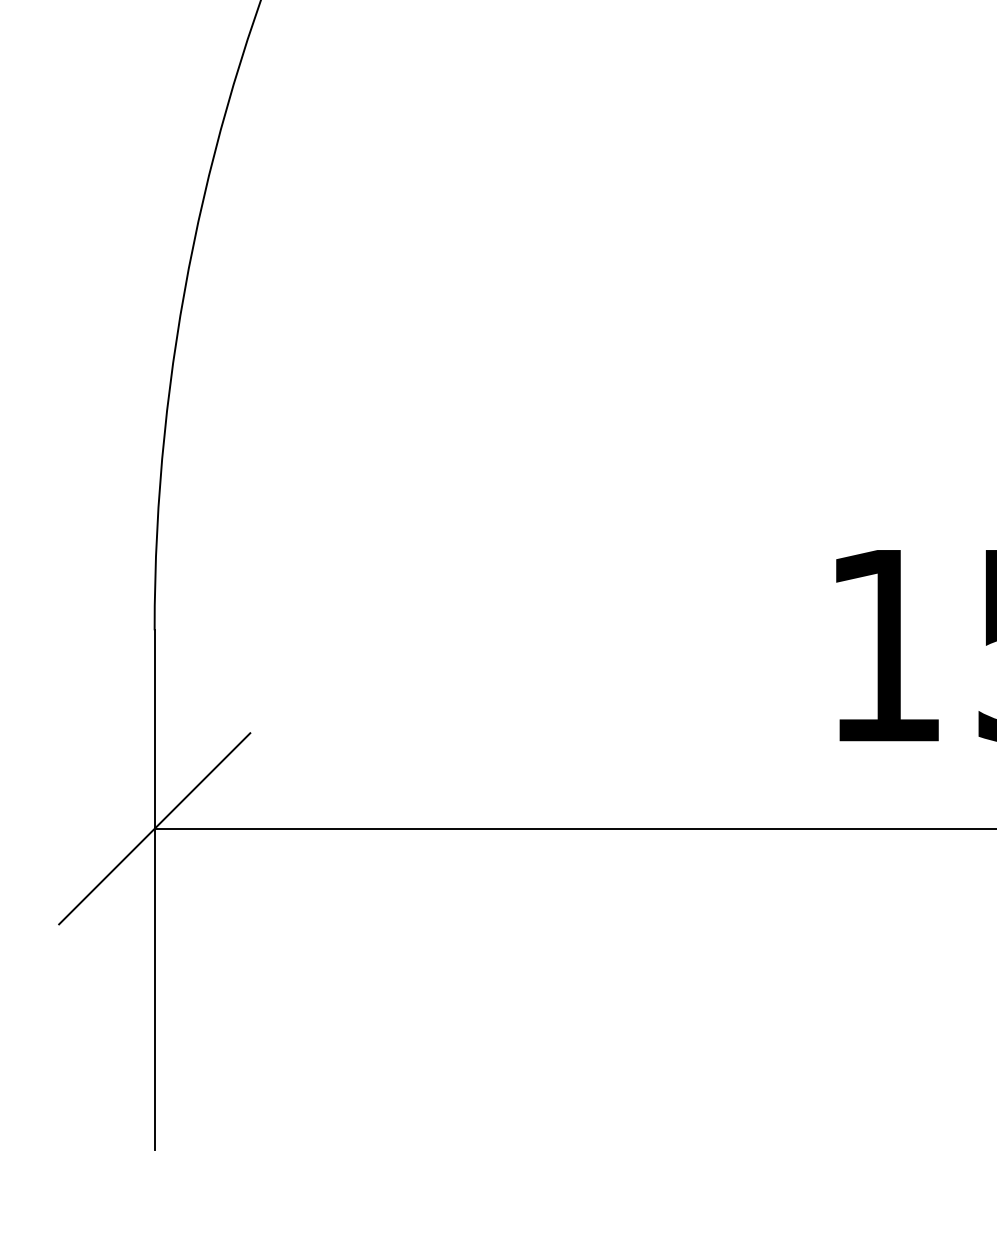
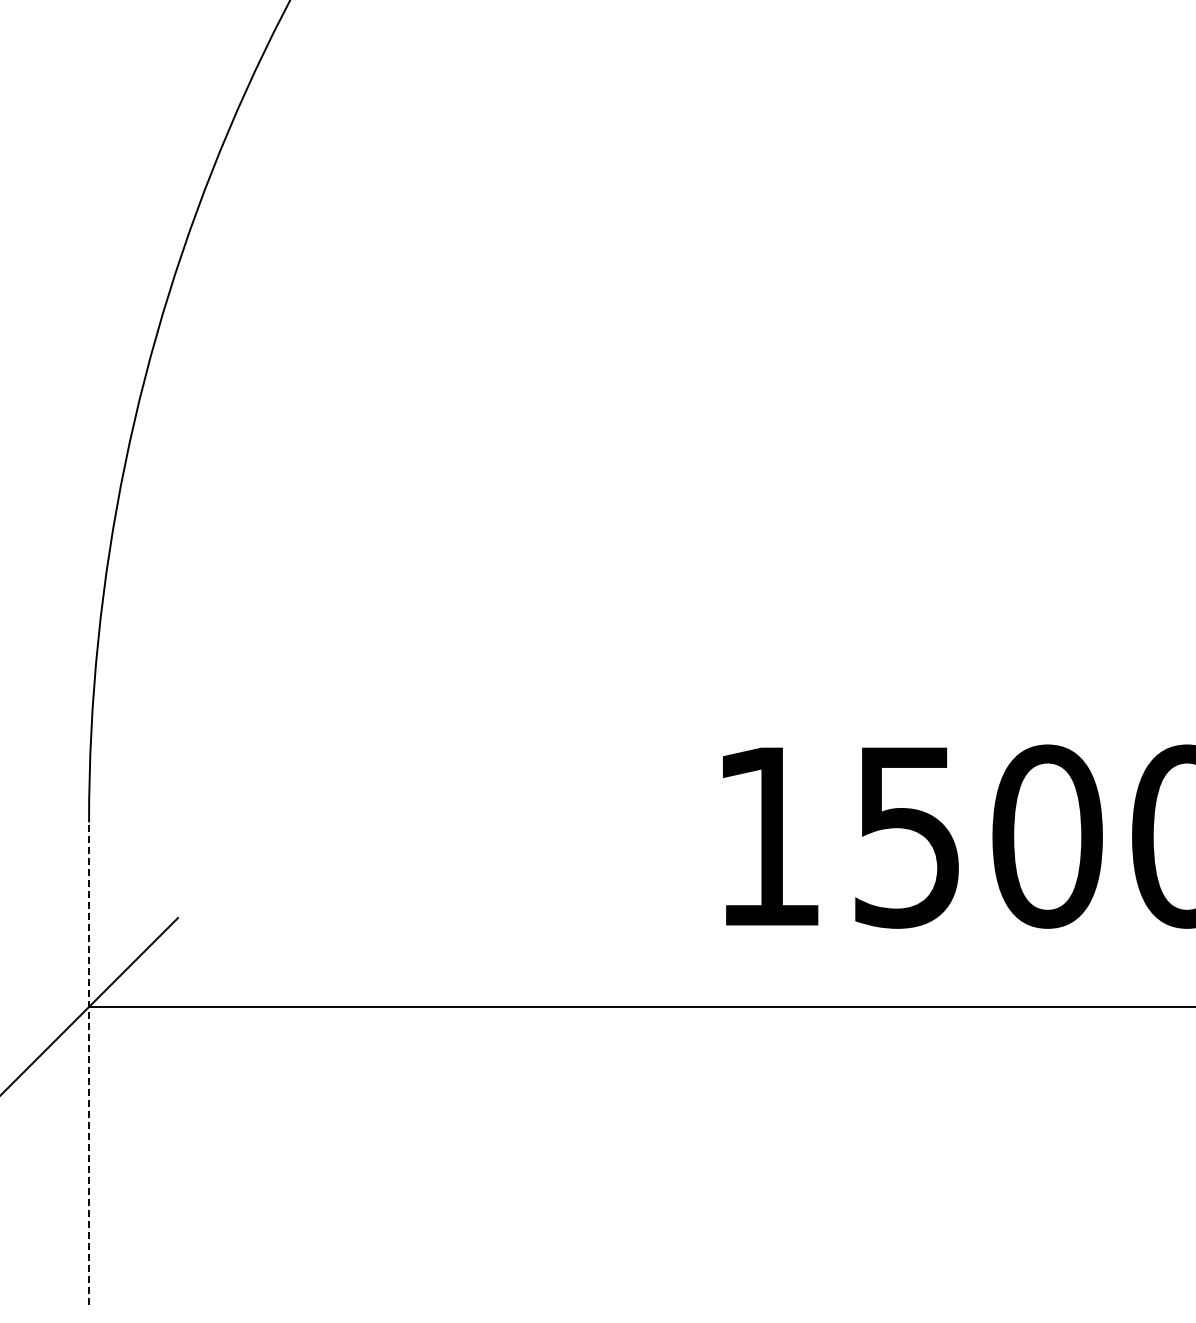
line: (155, 889) -> (89, 1063), solid -> dashed

